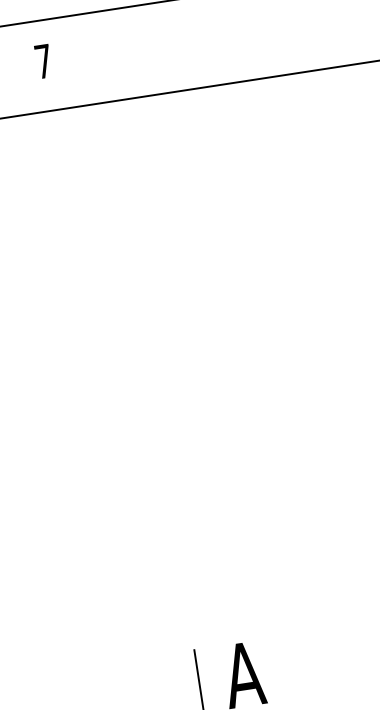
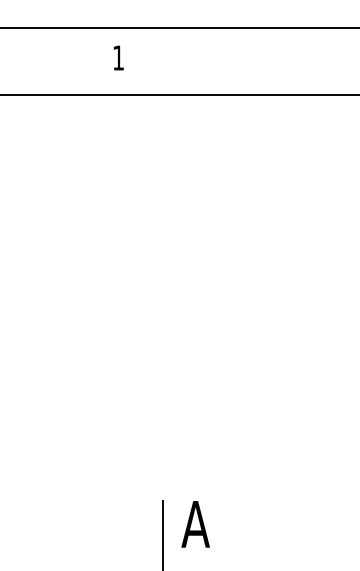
text: (43, 60) -> (118, 57), 7 -> 1

